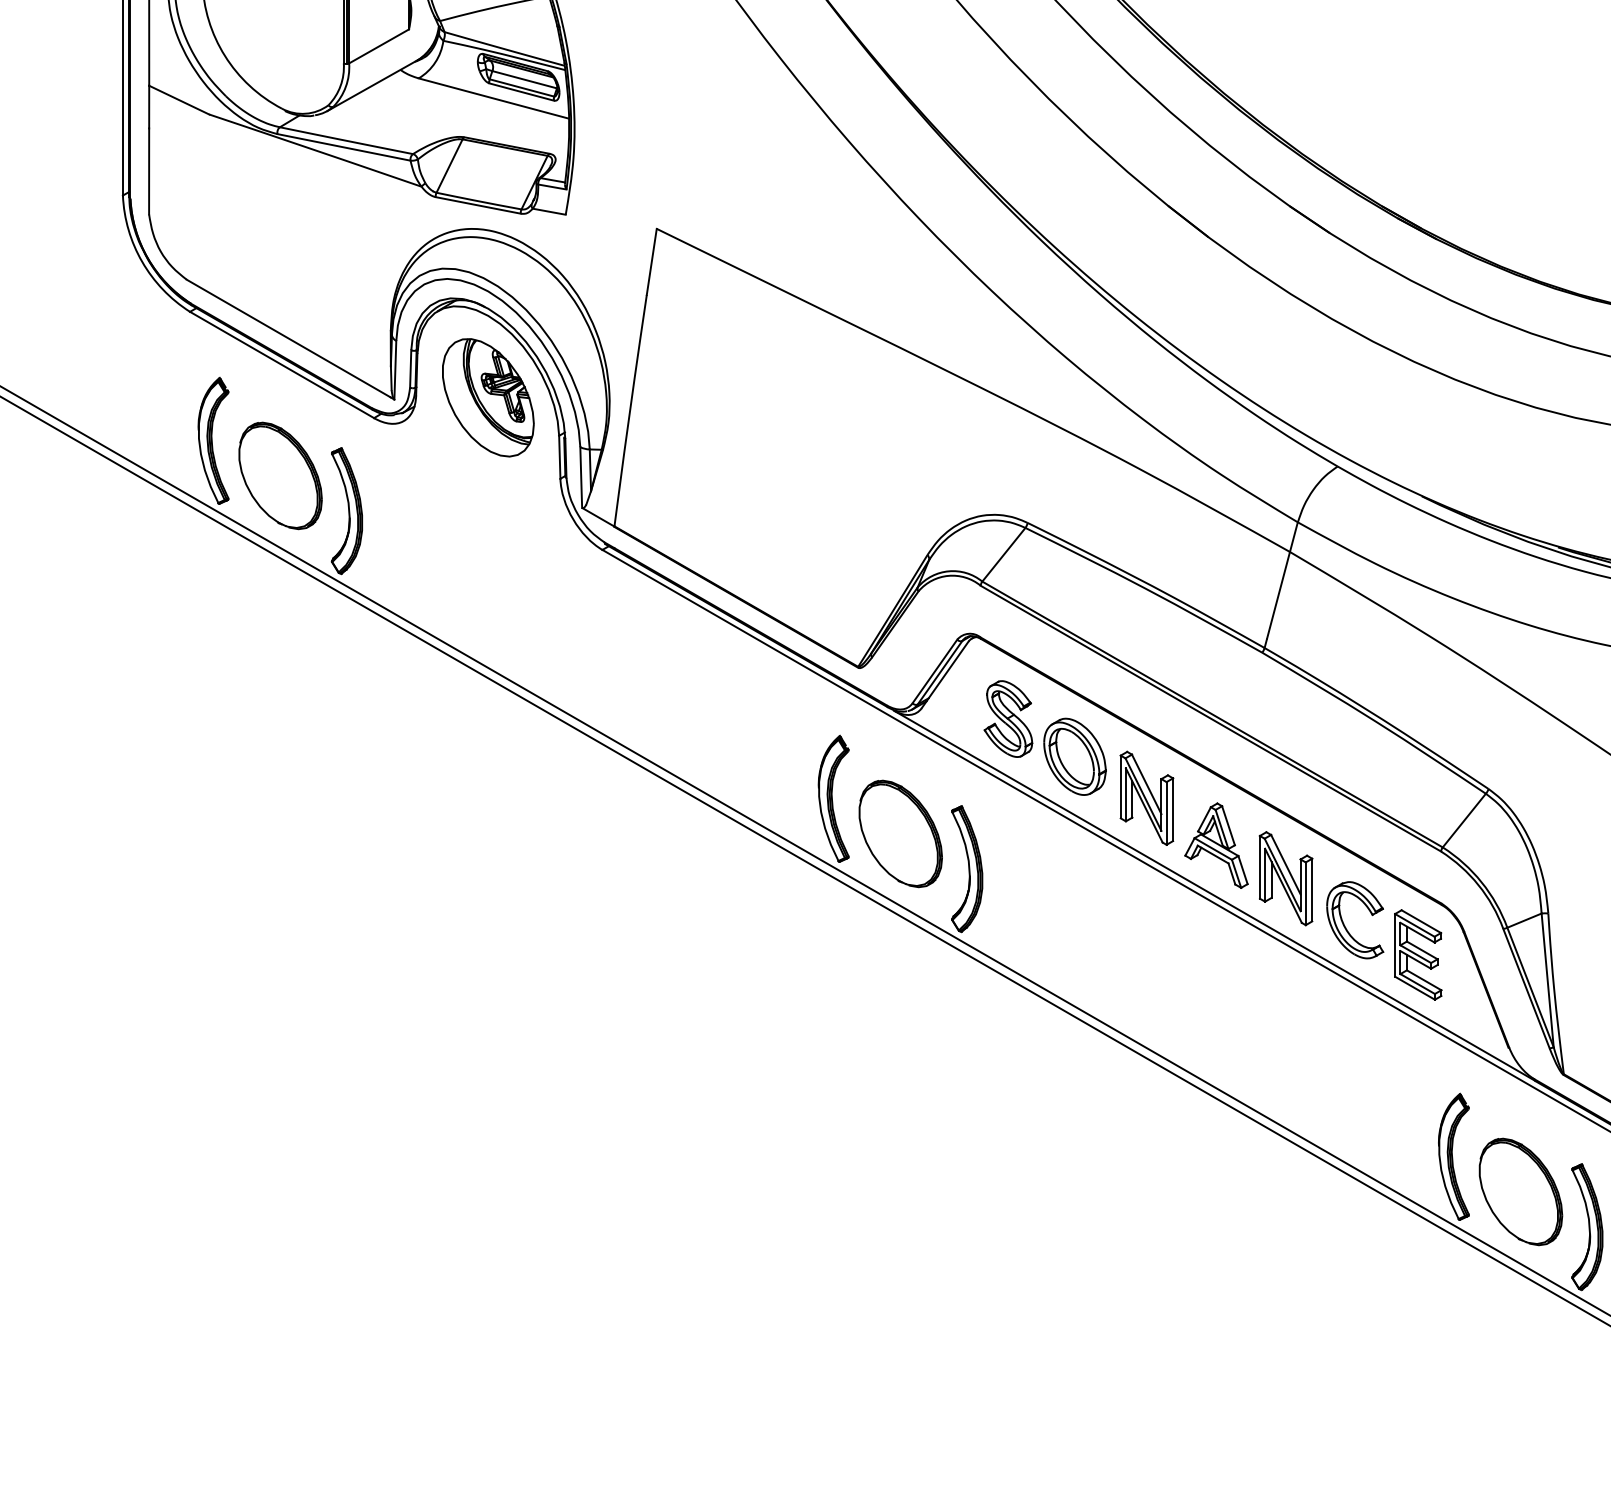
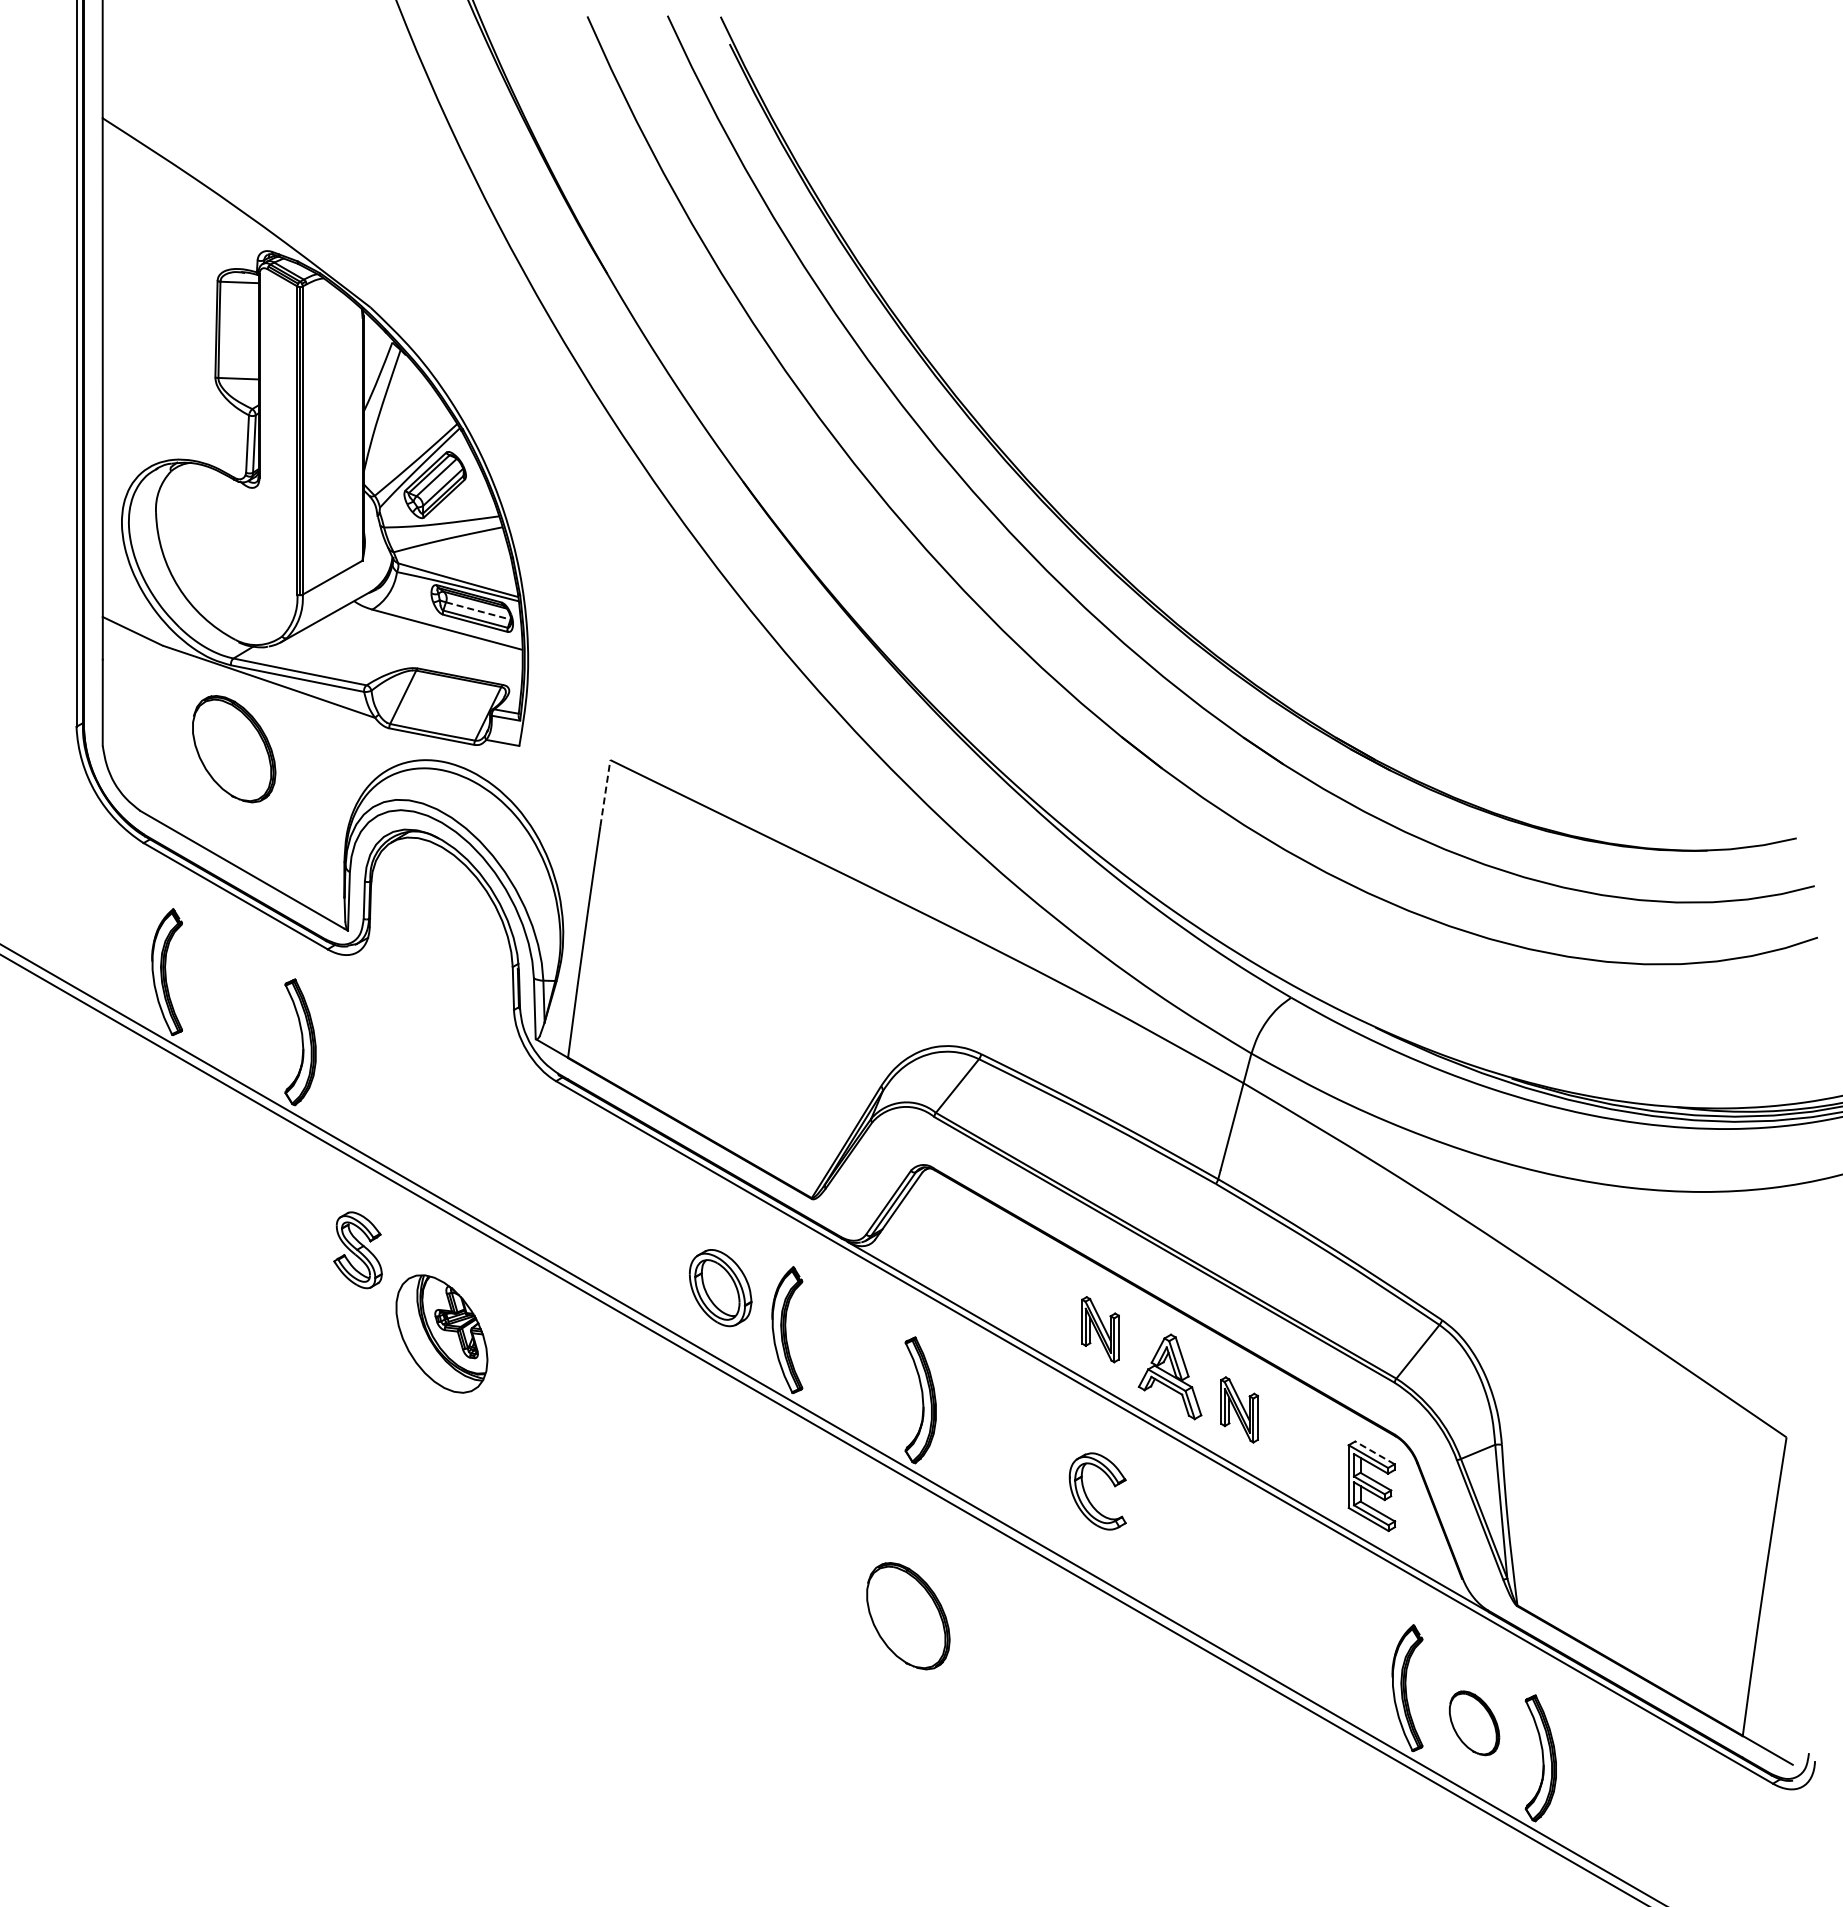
line: (524, 80) -> (478, 611), solid -> dashed
line: (651, 261) -> (605, 792), solid -> dashed
part: (487, 397) -> (441, 1333), moved
part: (280, 476) -> (234, 749), moved
part: (1007, 719) -> (357, 1250), moved
part: (1074, 757) -> (720, 1288), moved
part: (1146, 798) -> (1100, 1329), size x0.7
part: (900, 834) -> (908, 1616), moved
part: (1285, 878) -> (1239, 1409), size x0.7
line: (1420, 921) -> (1374, 1452), solid -> dashed
part: (1344, 924) -> (1087, 1495), moved
part: (1520, 1192) -> (1474, 1723), size x0.6

